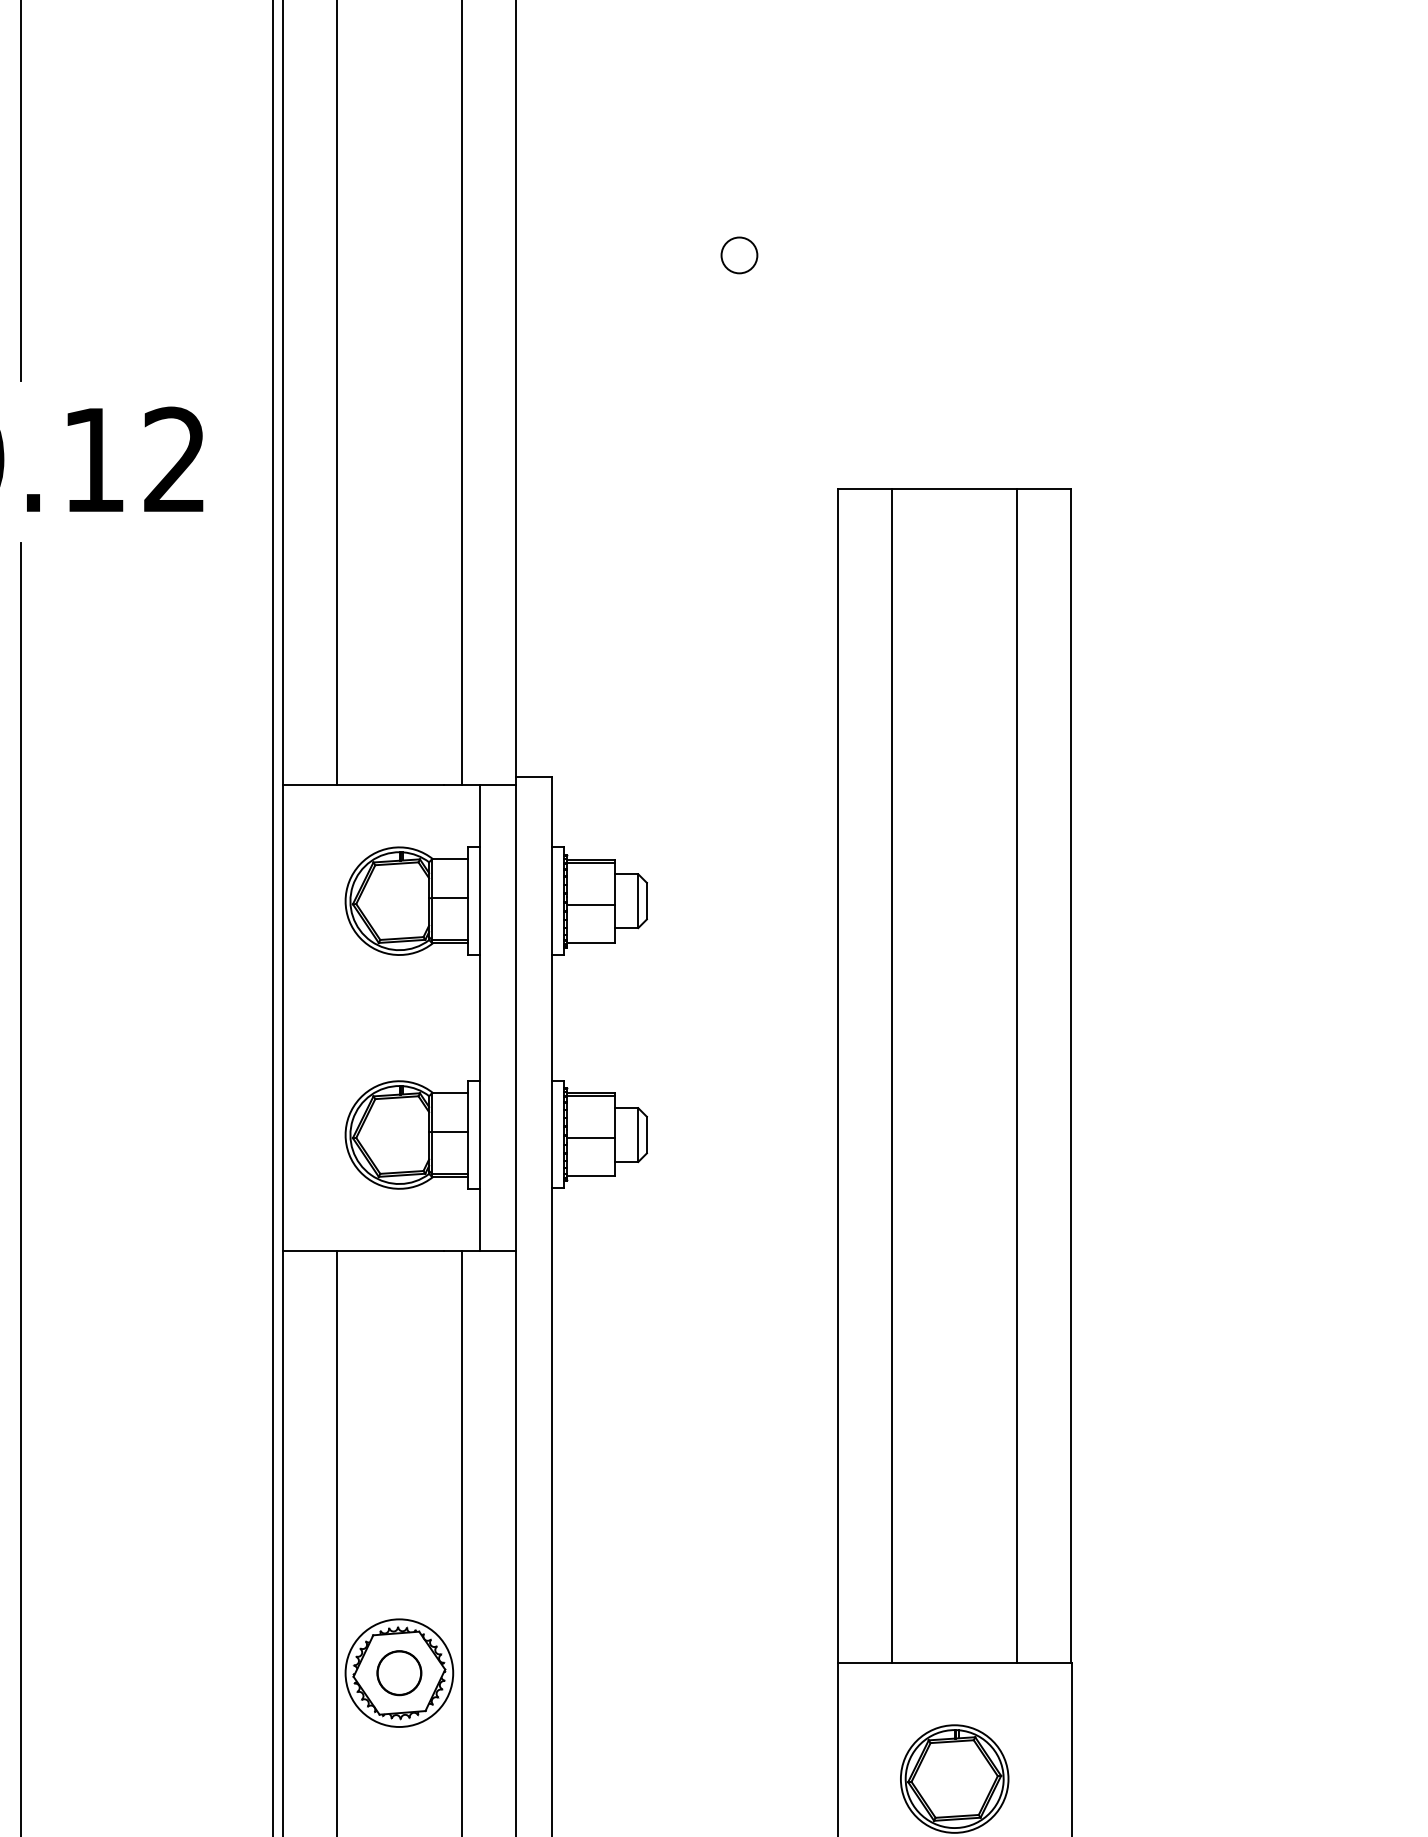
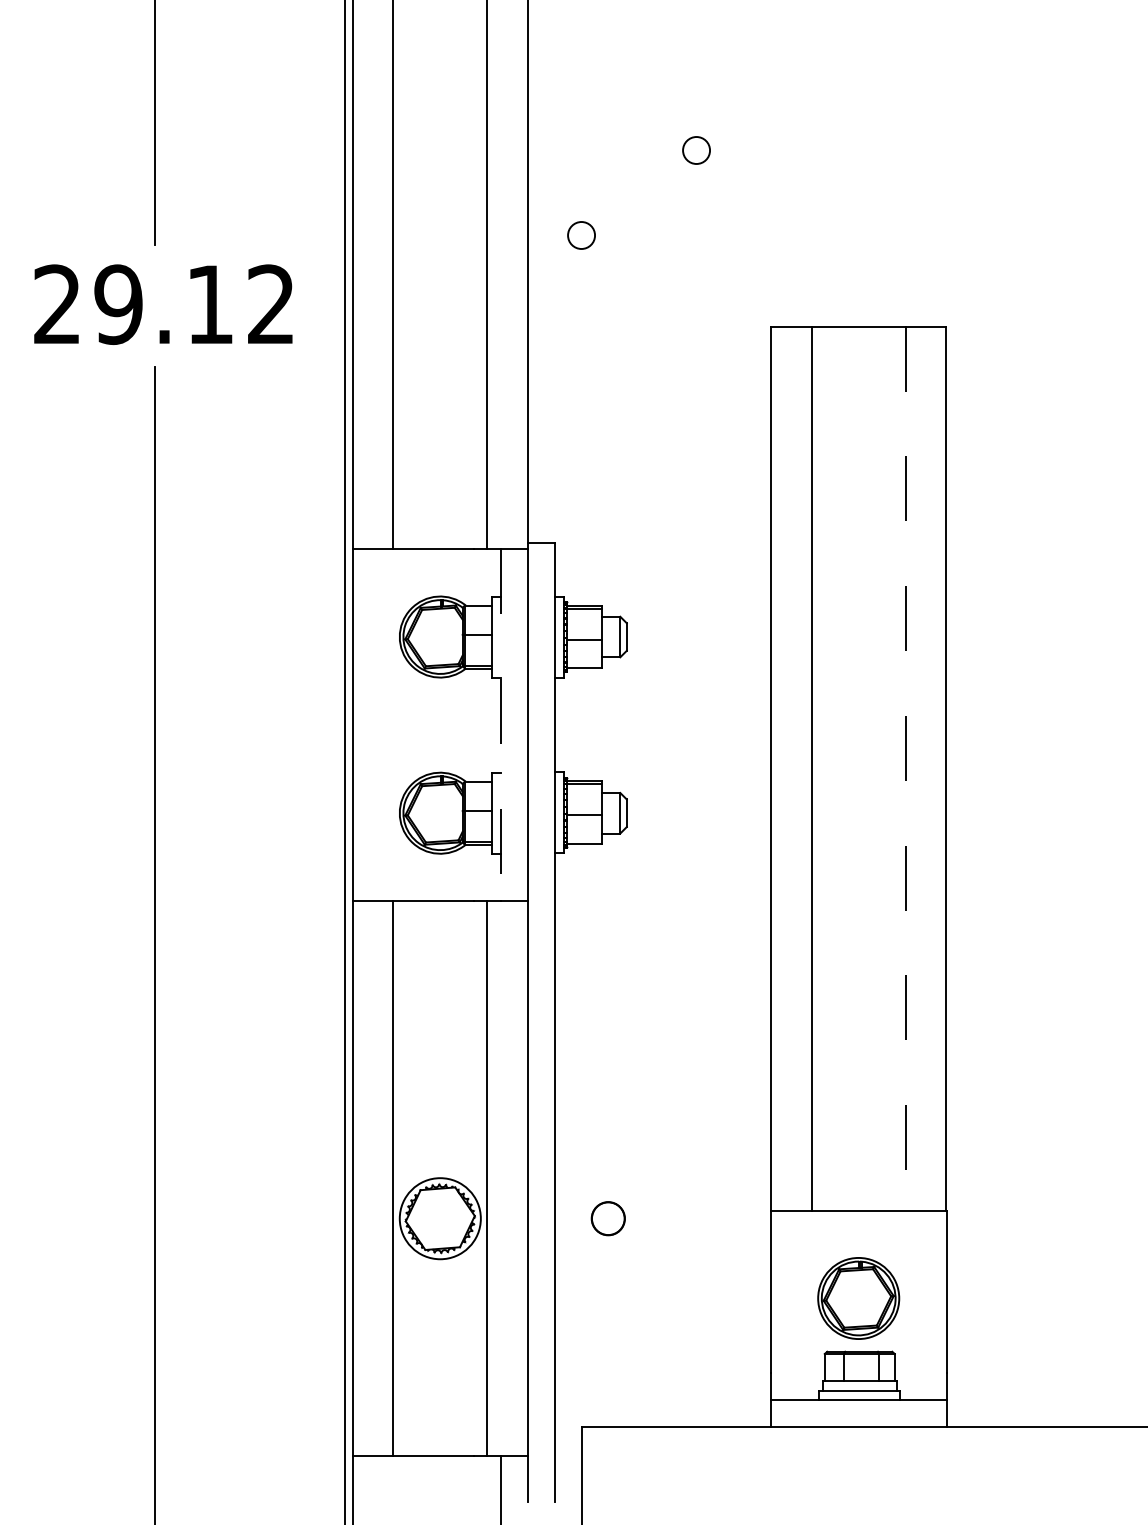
circle: (586, 368) -> (581, 235), added
line: (479, 1018) -> (500, 725), solid -> dashed
line: (1016, 1076) -> (905, 769), solid -> dashed
circle: (398, 1672) -> (607, 1218), moved

